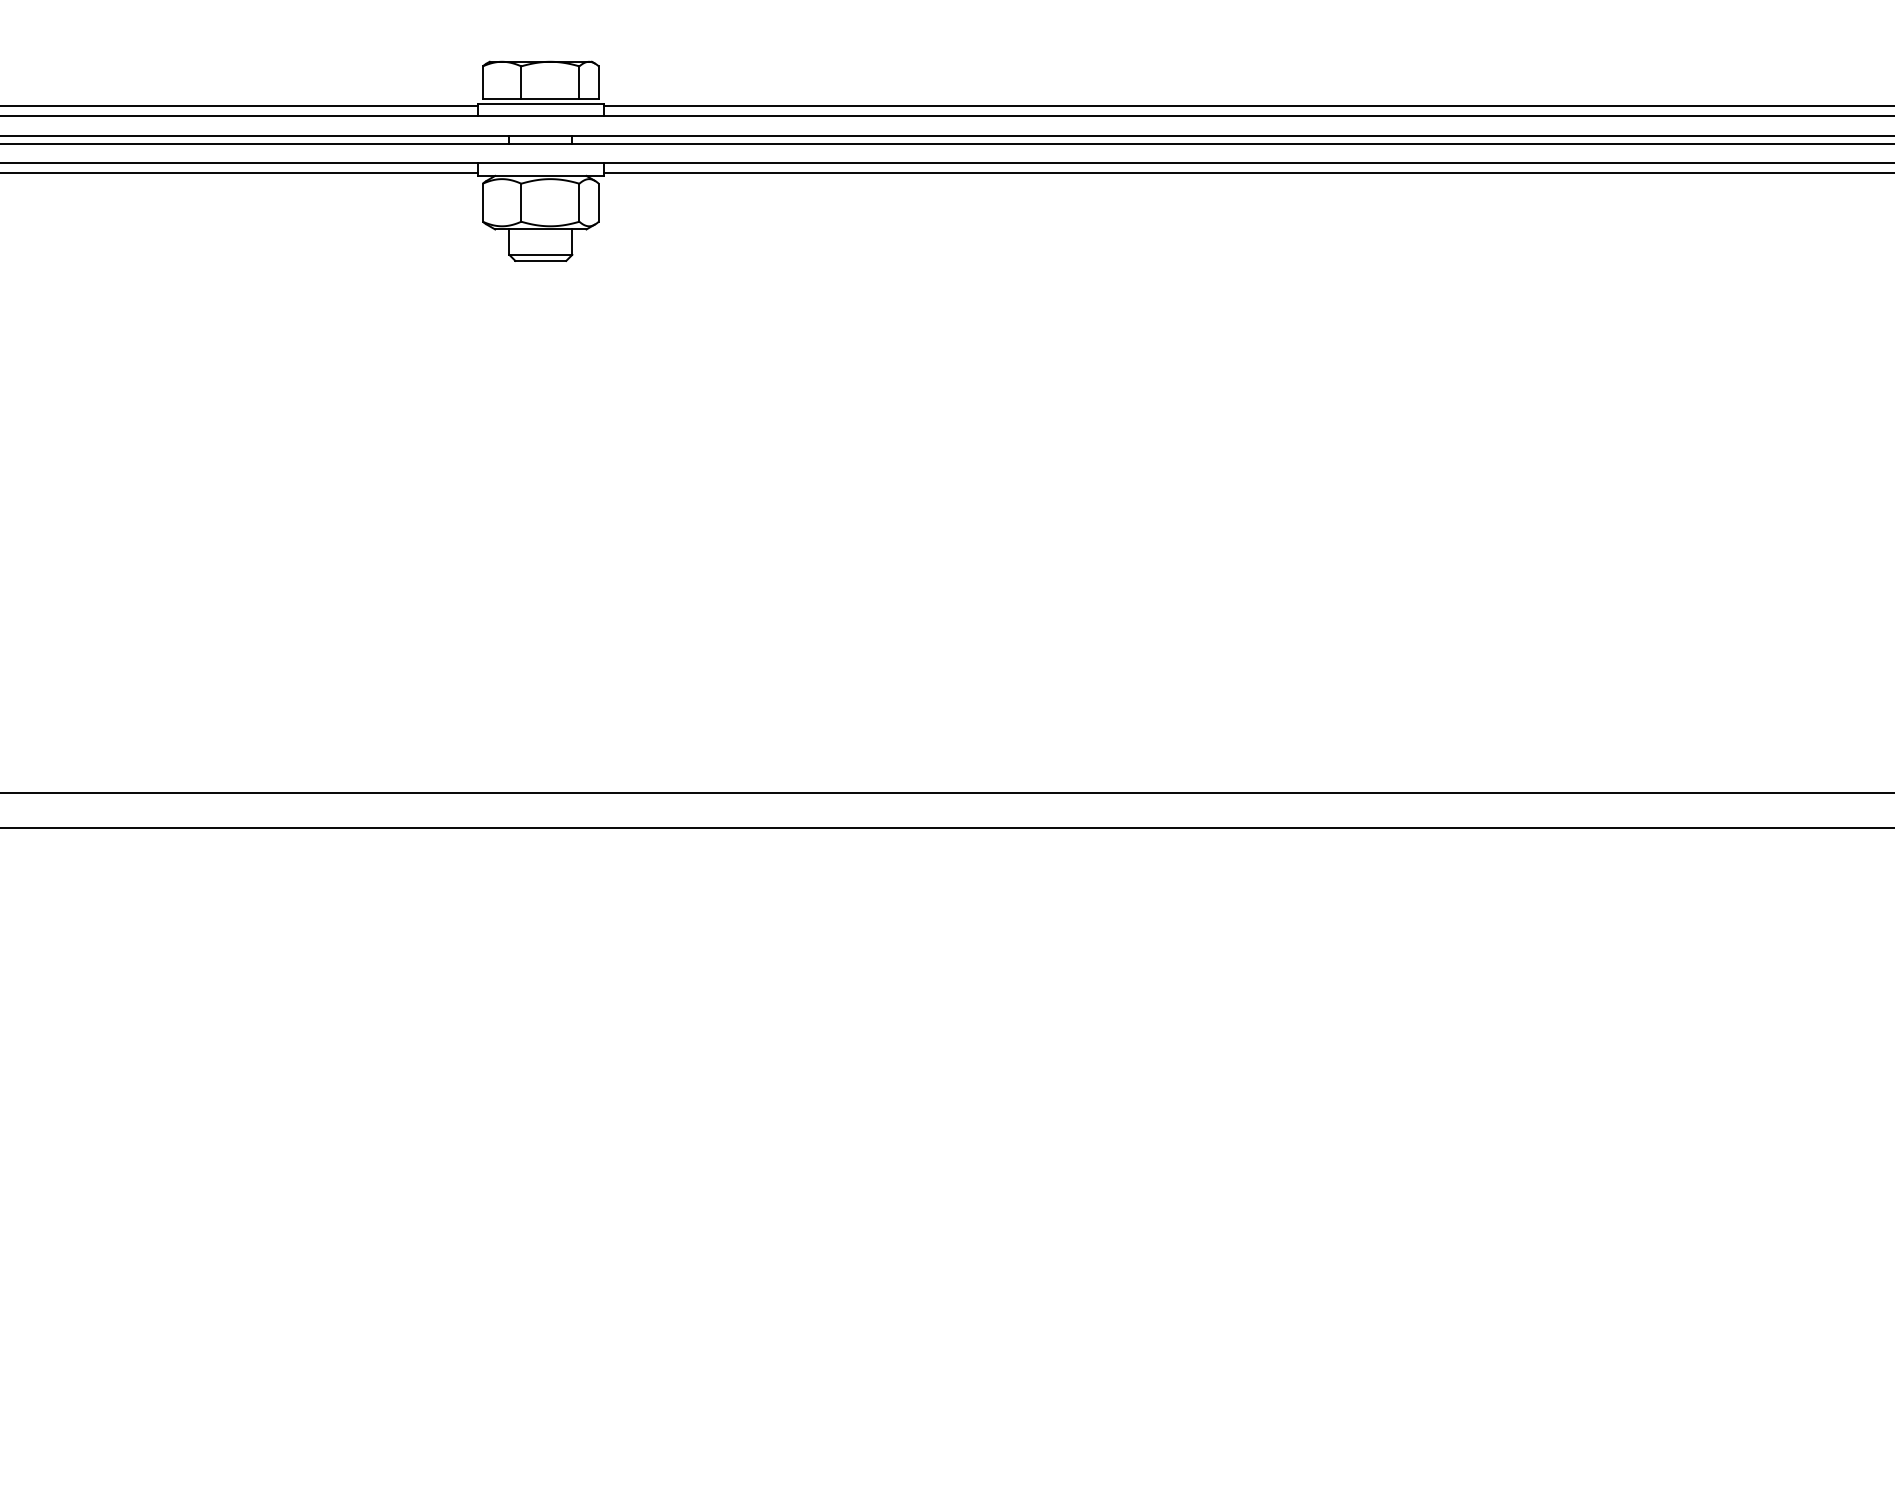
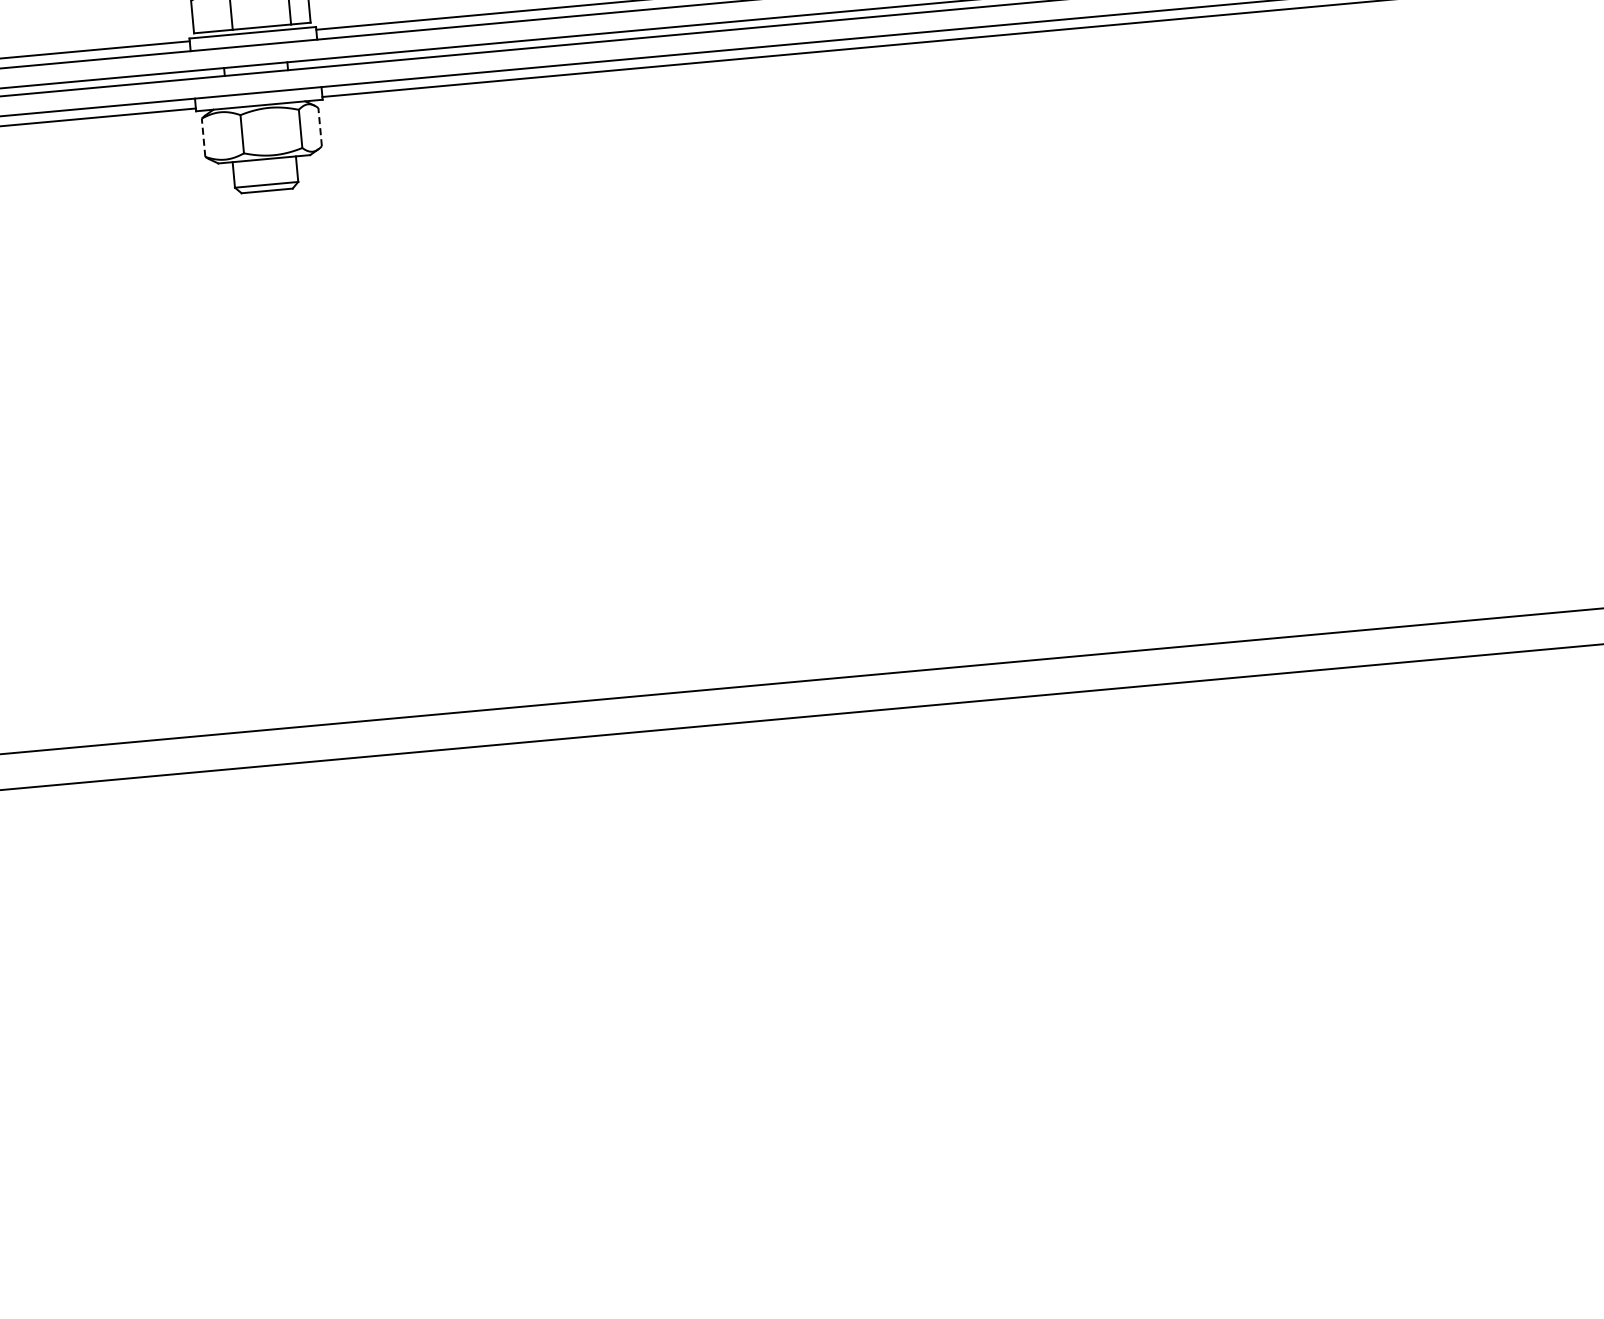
line: (482, 202) -> (203, 137), solid -> dashed
line: (598, 202) -> (319, 126), solid -> dashed

